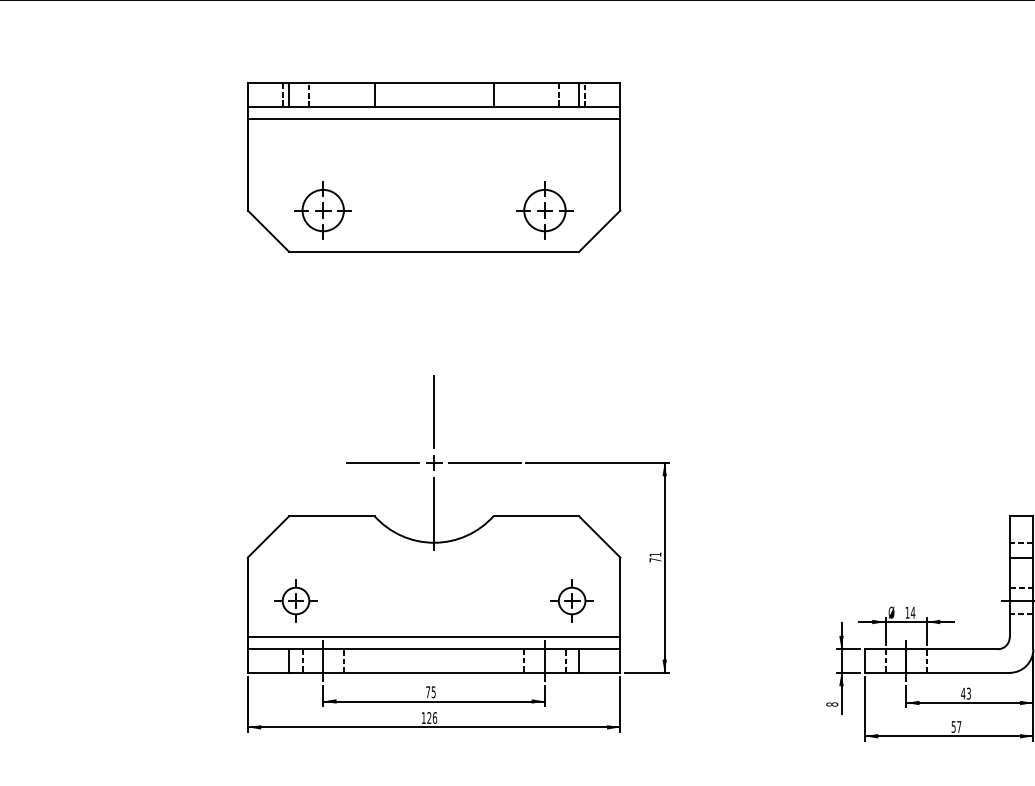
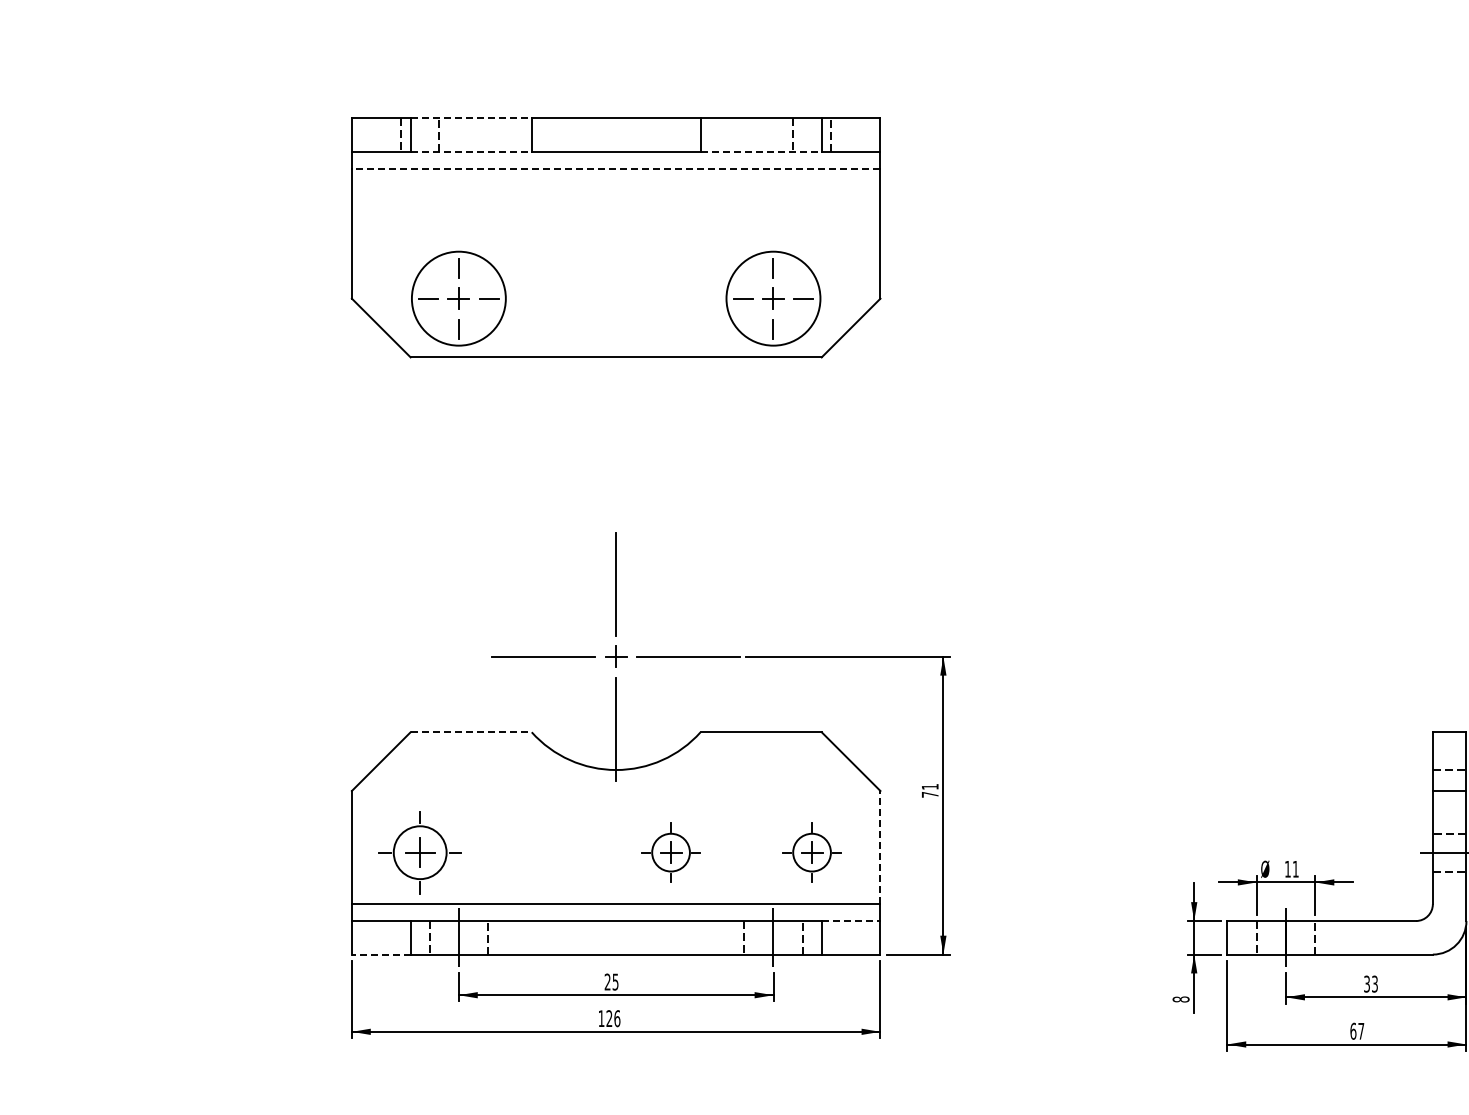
line: (332, 83) -> (471, 118), solid -> dashed
line: (332, 106) -> (471, 151), solid -> dashed
line: (536, 106) -> (761, 151), solid -> dashed
line: (433, 118) -> (615, 168), solid -> dashed
circle: (322, 210) -> (458, 298), size x1.6
circle: (544, 210) -> (773, 298), size x1.6
line: (332, 516) -> (471, 732), solid -> dashed
line: (620, 597) -> (880, 847), solid -> dashed
part: (296, 600) -> (420, 852), size x1.4
part: (472, 600) -> (670, 852), added
text: (912, 612) -> (1295, 869), 14 -> 11
line: (599, 649) -> (851, 921), solid -> dashed
line: (268, 672) -> (380, 954), solid -> dashed
text: (427, 691) -> (607, 981), 75 -> 25
text: (962, 693) -> (1366, 983), 43 -> 33
text: (953, 726) -> (1353, 1030), 57 -> 67

